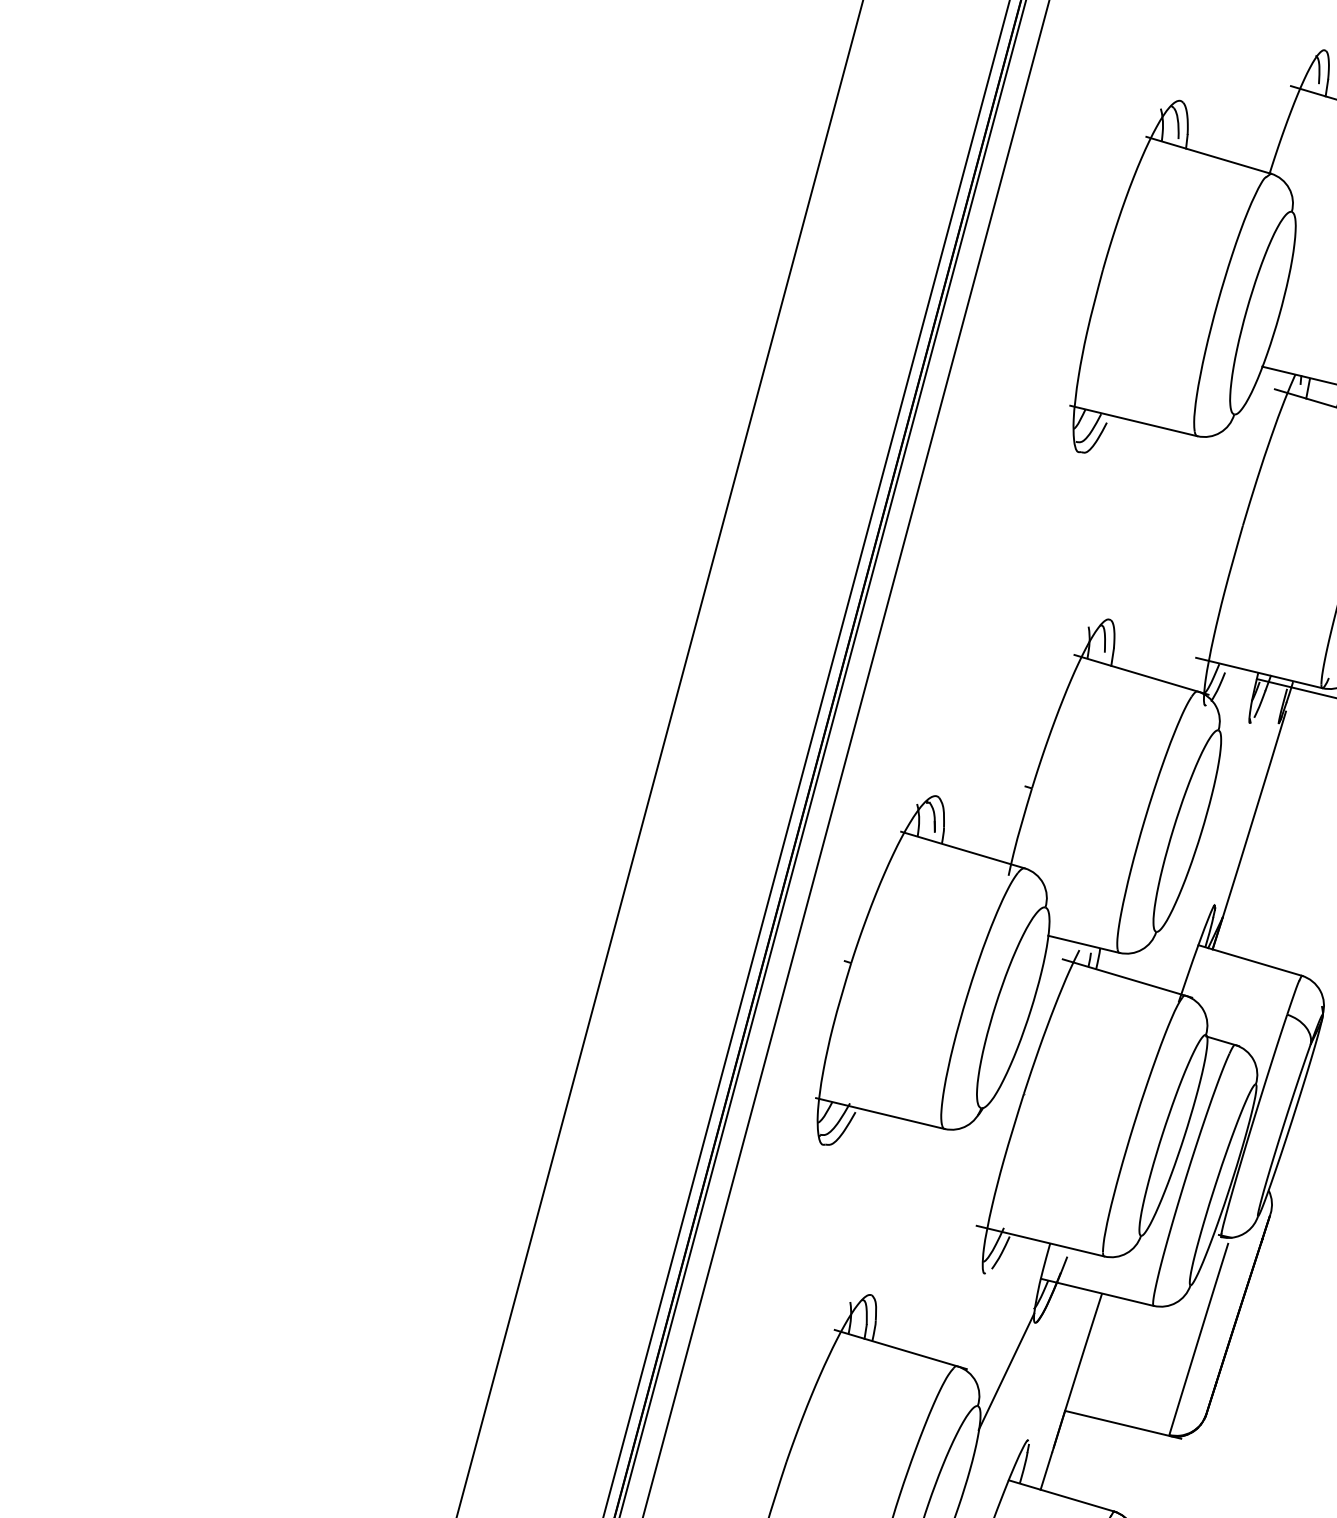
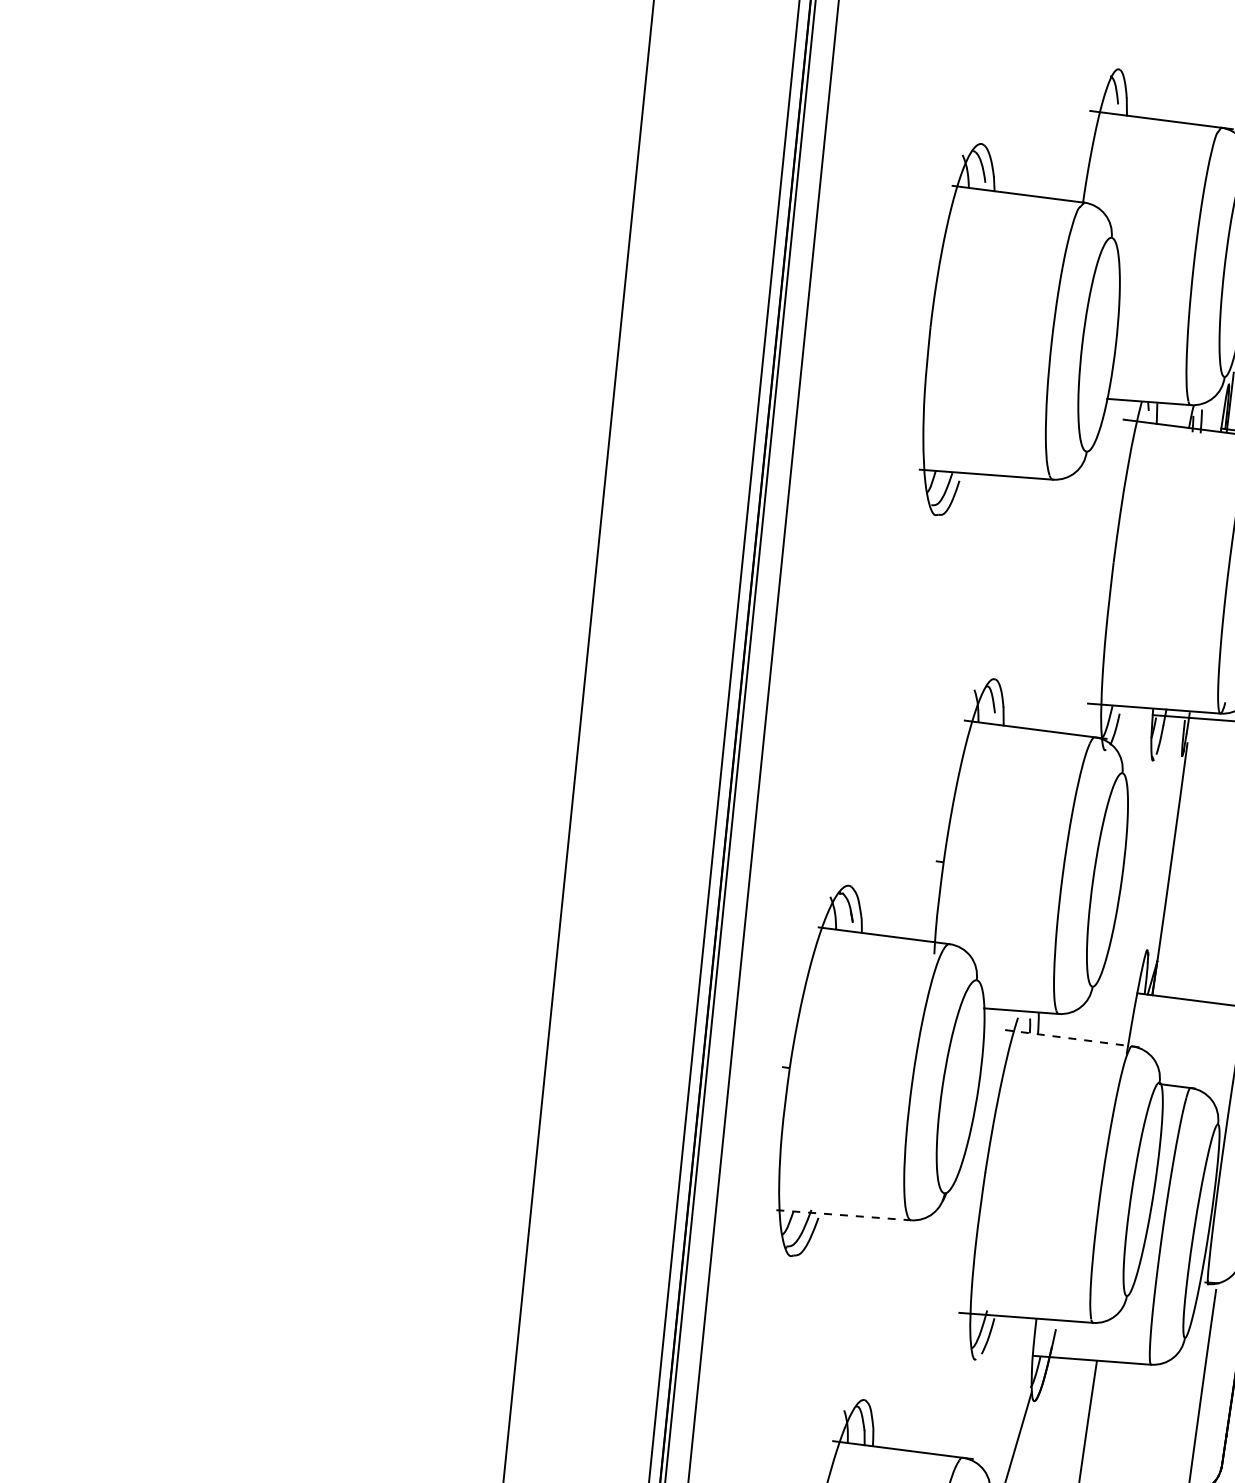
line: (1127, 978) -> (1071, 1038), solid -> dashed
line: (880, 1113) -> (843, 1215), solid -> dashed

